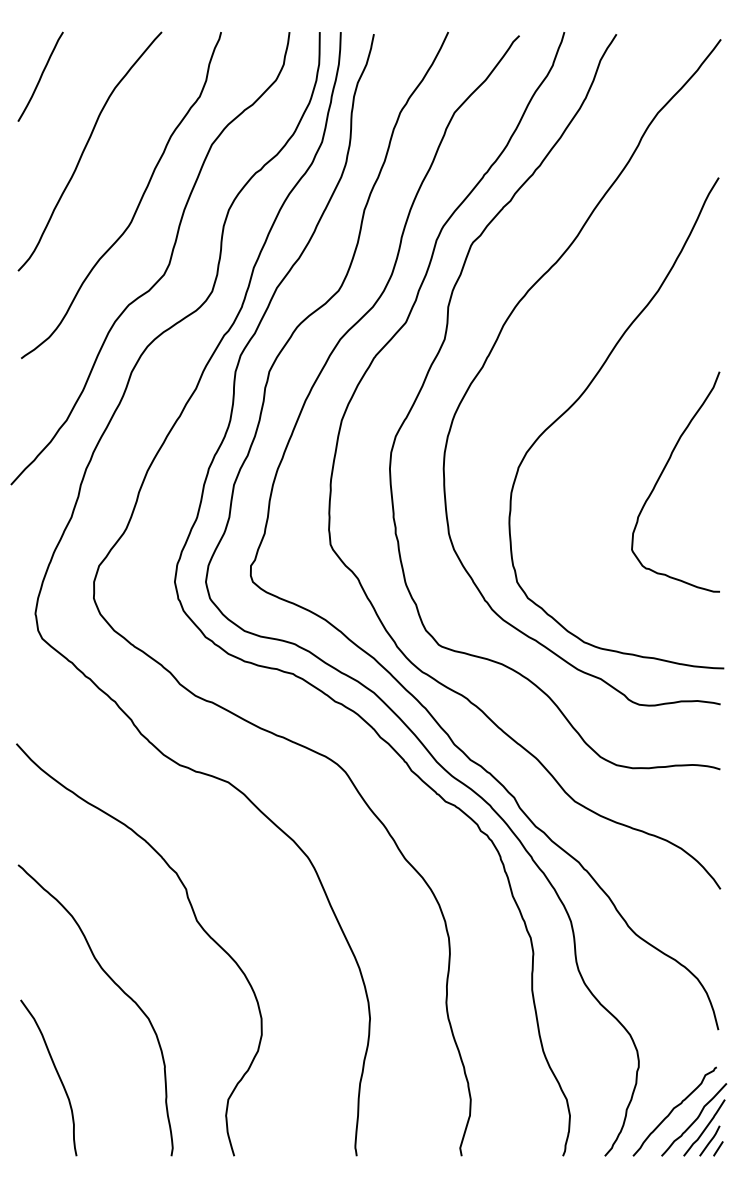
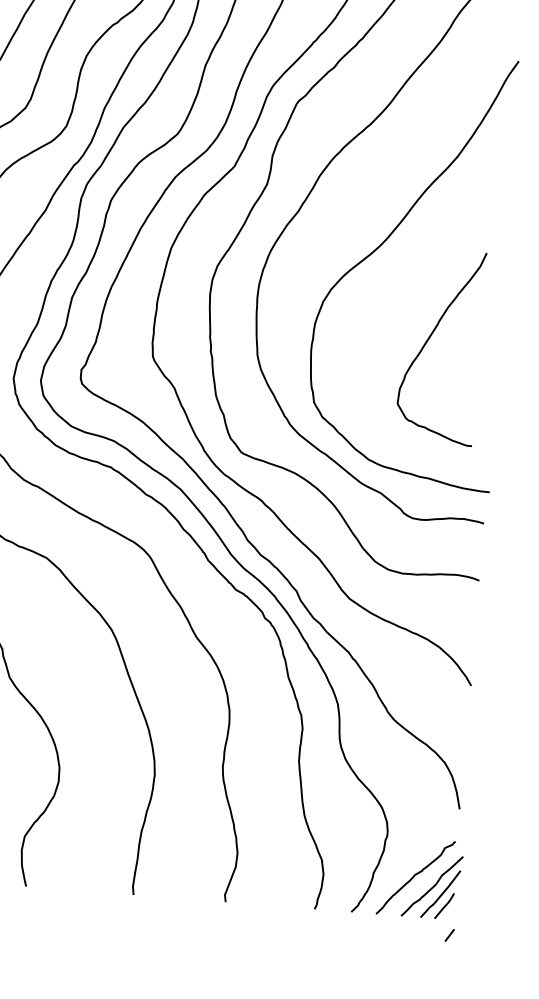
curve: (662, 474) -> (429, 339), moved
line: (718, 1148) -> (449, 935), moved

